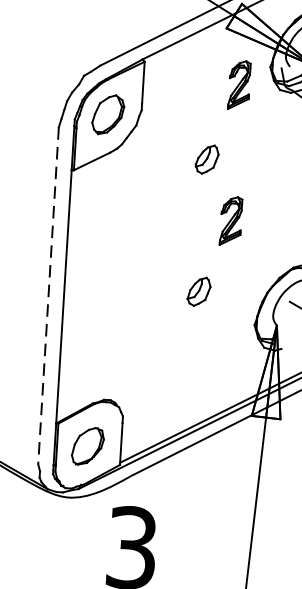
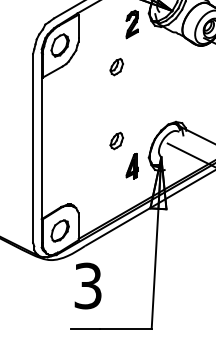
part: (229, 220) -> (131, 100), removed
line: (49, 296) -> (33, 148), dashed -> solid
part: (222, 338) -> (131, 166), added

